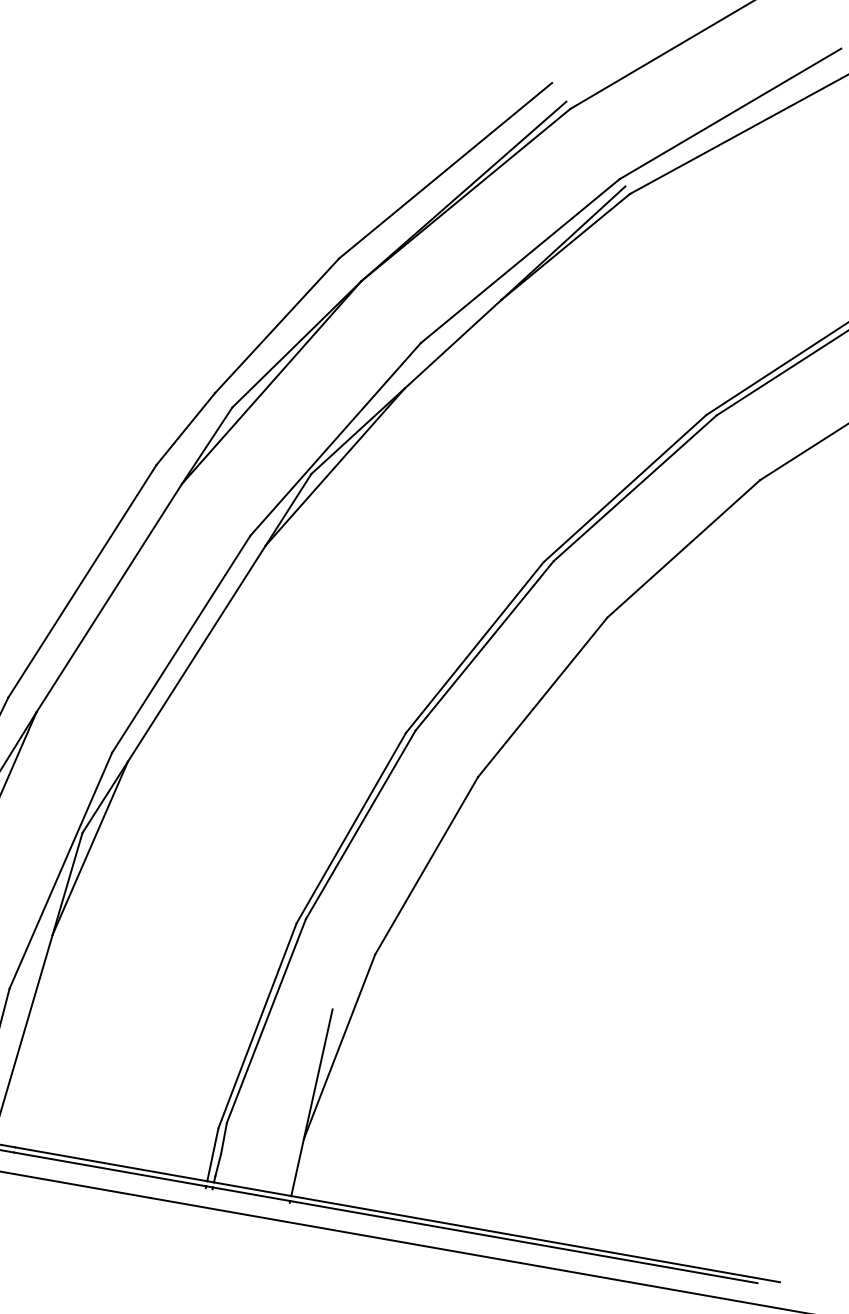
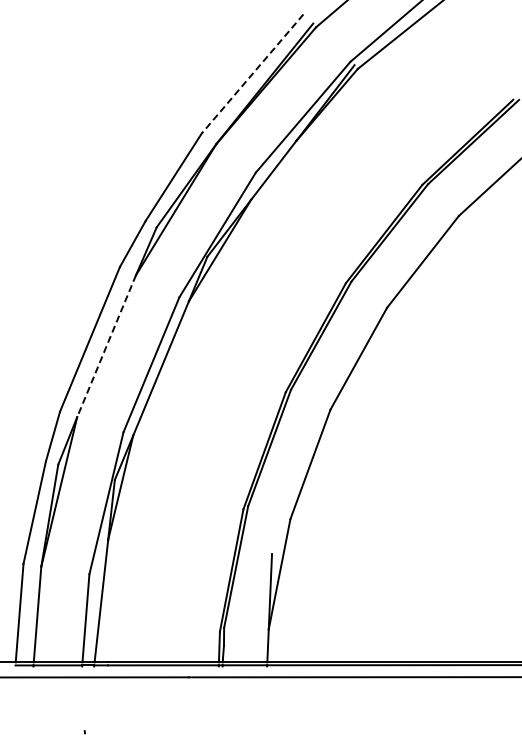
line: (445, 171) -> (252, 74), solid -> dashed
line: (108, 598) -> (106, 346), solid -> dashed

